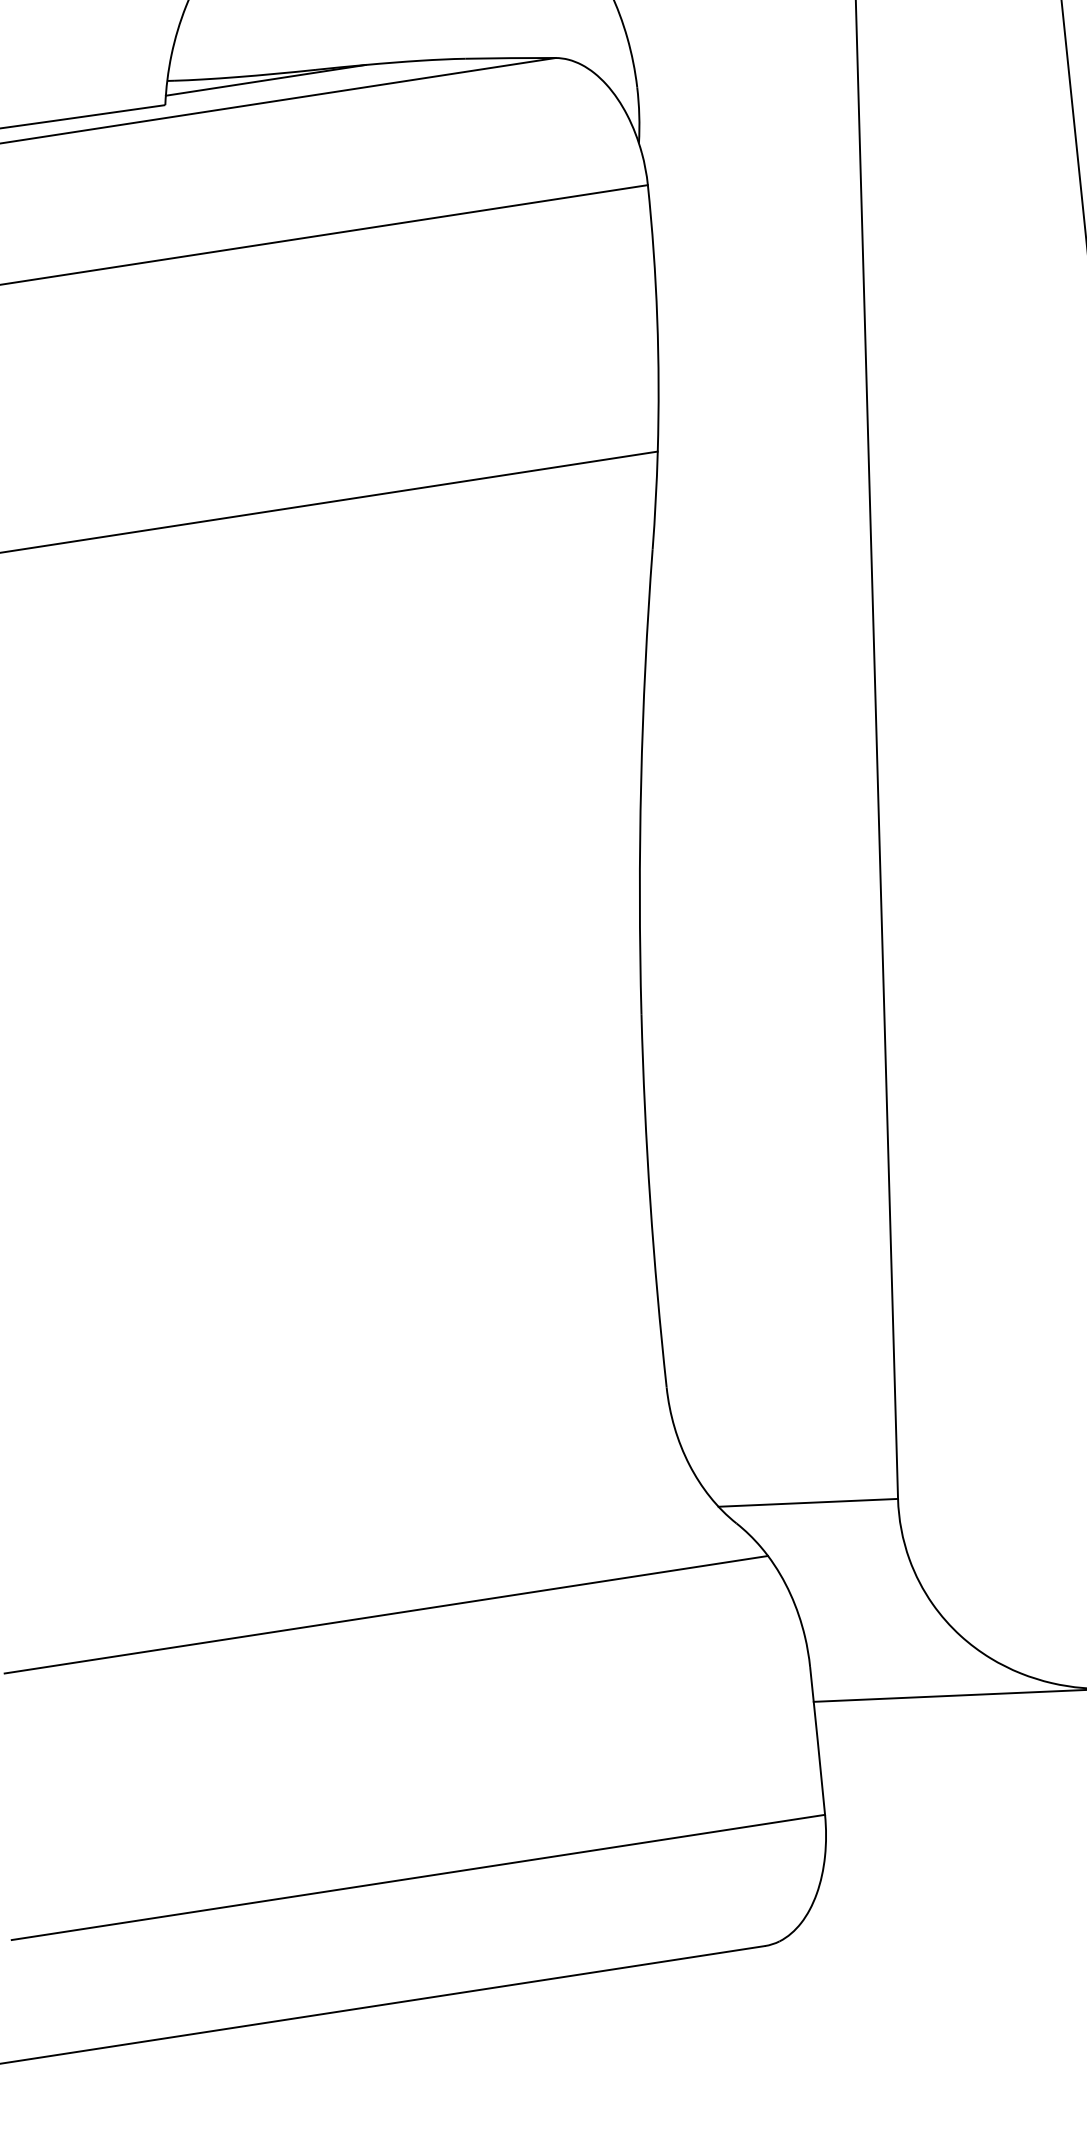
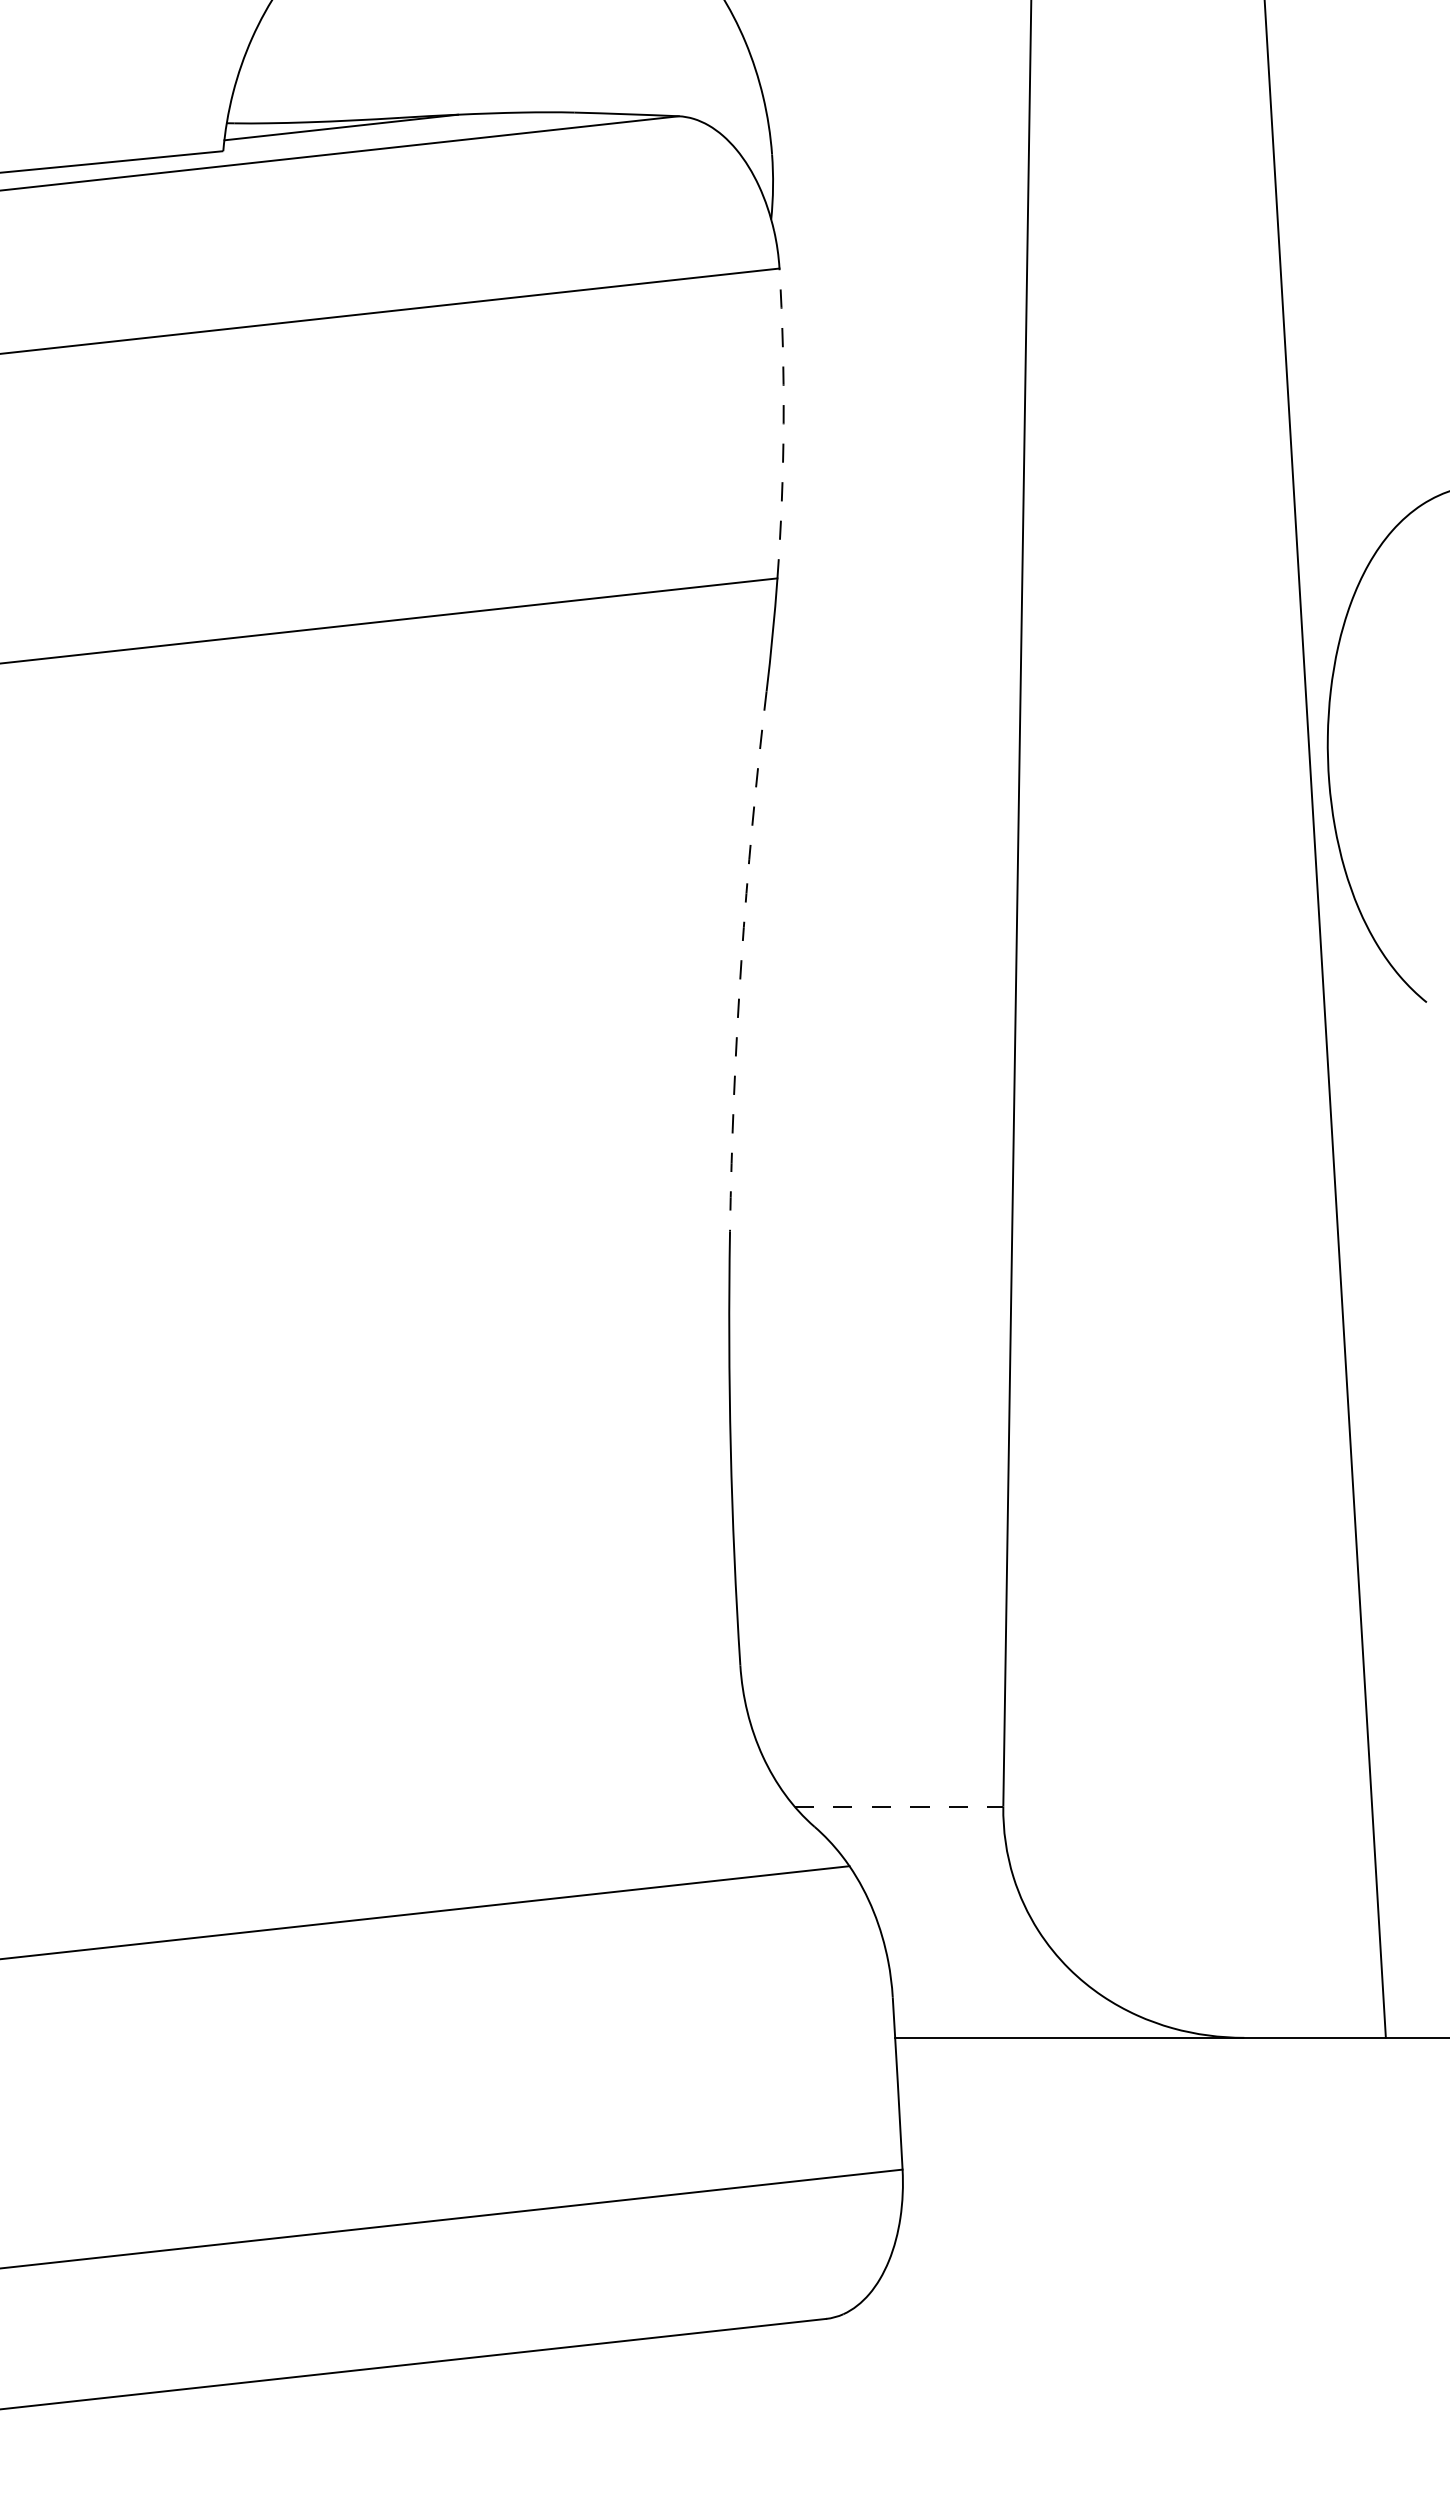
arc: (657, 318) -> (783, 423), solid -> dashed
arc: (641, 782) -> (741, 961), solid -> dashed
line: (808, 1502) -> (899, 1806), solid -> dashed

